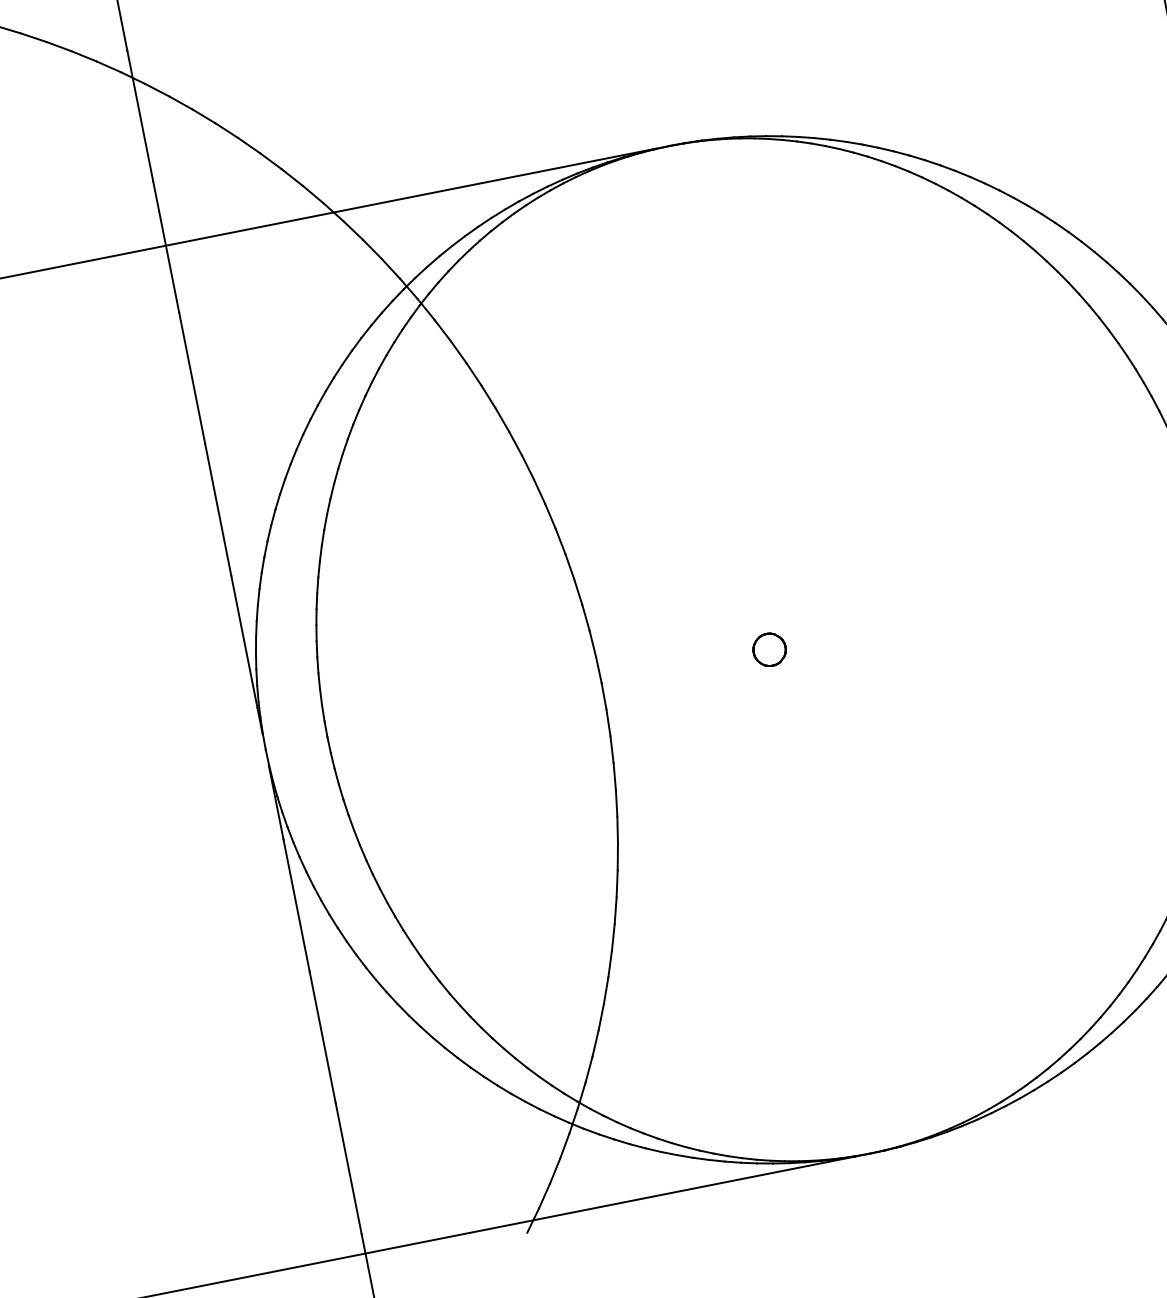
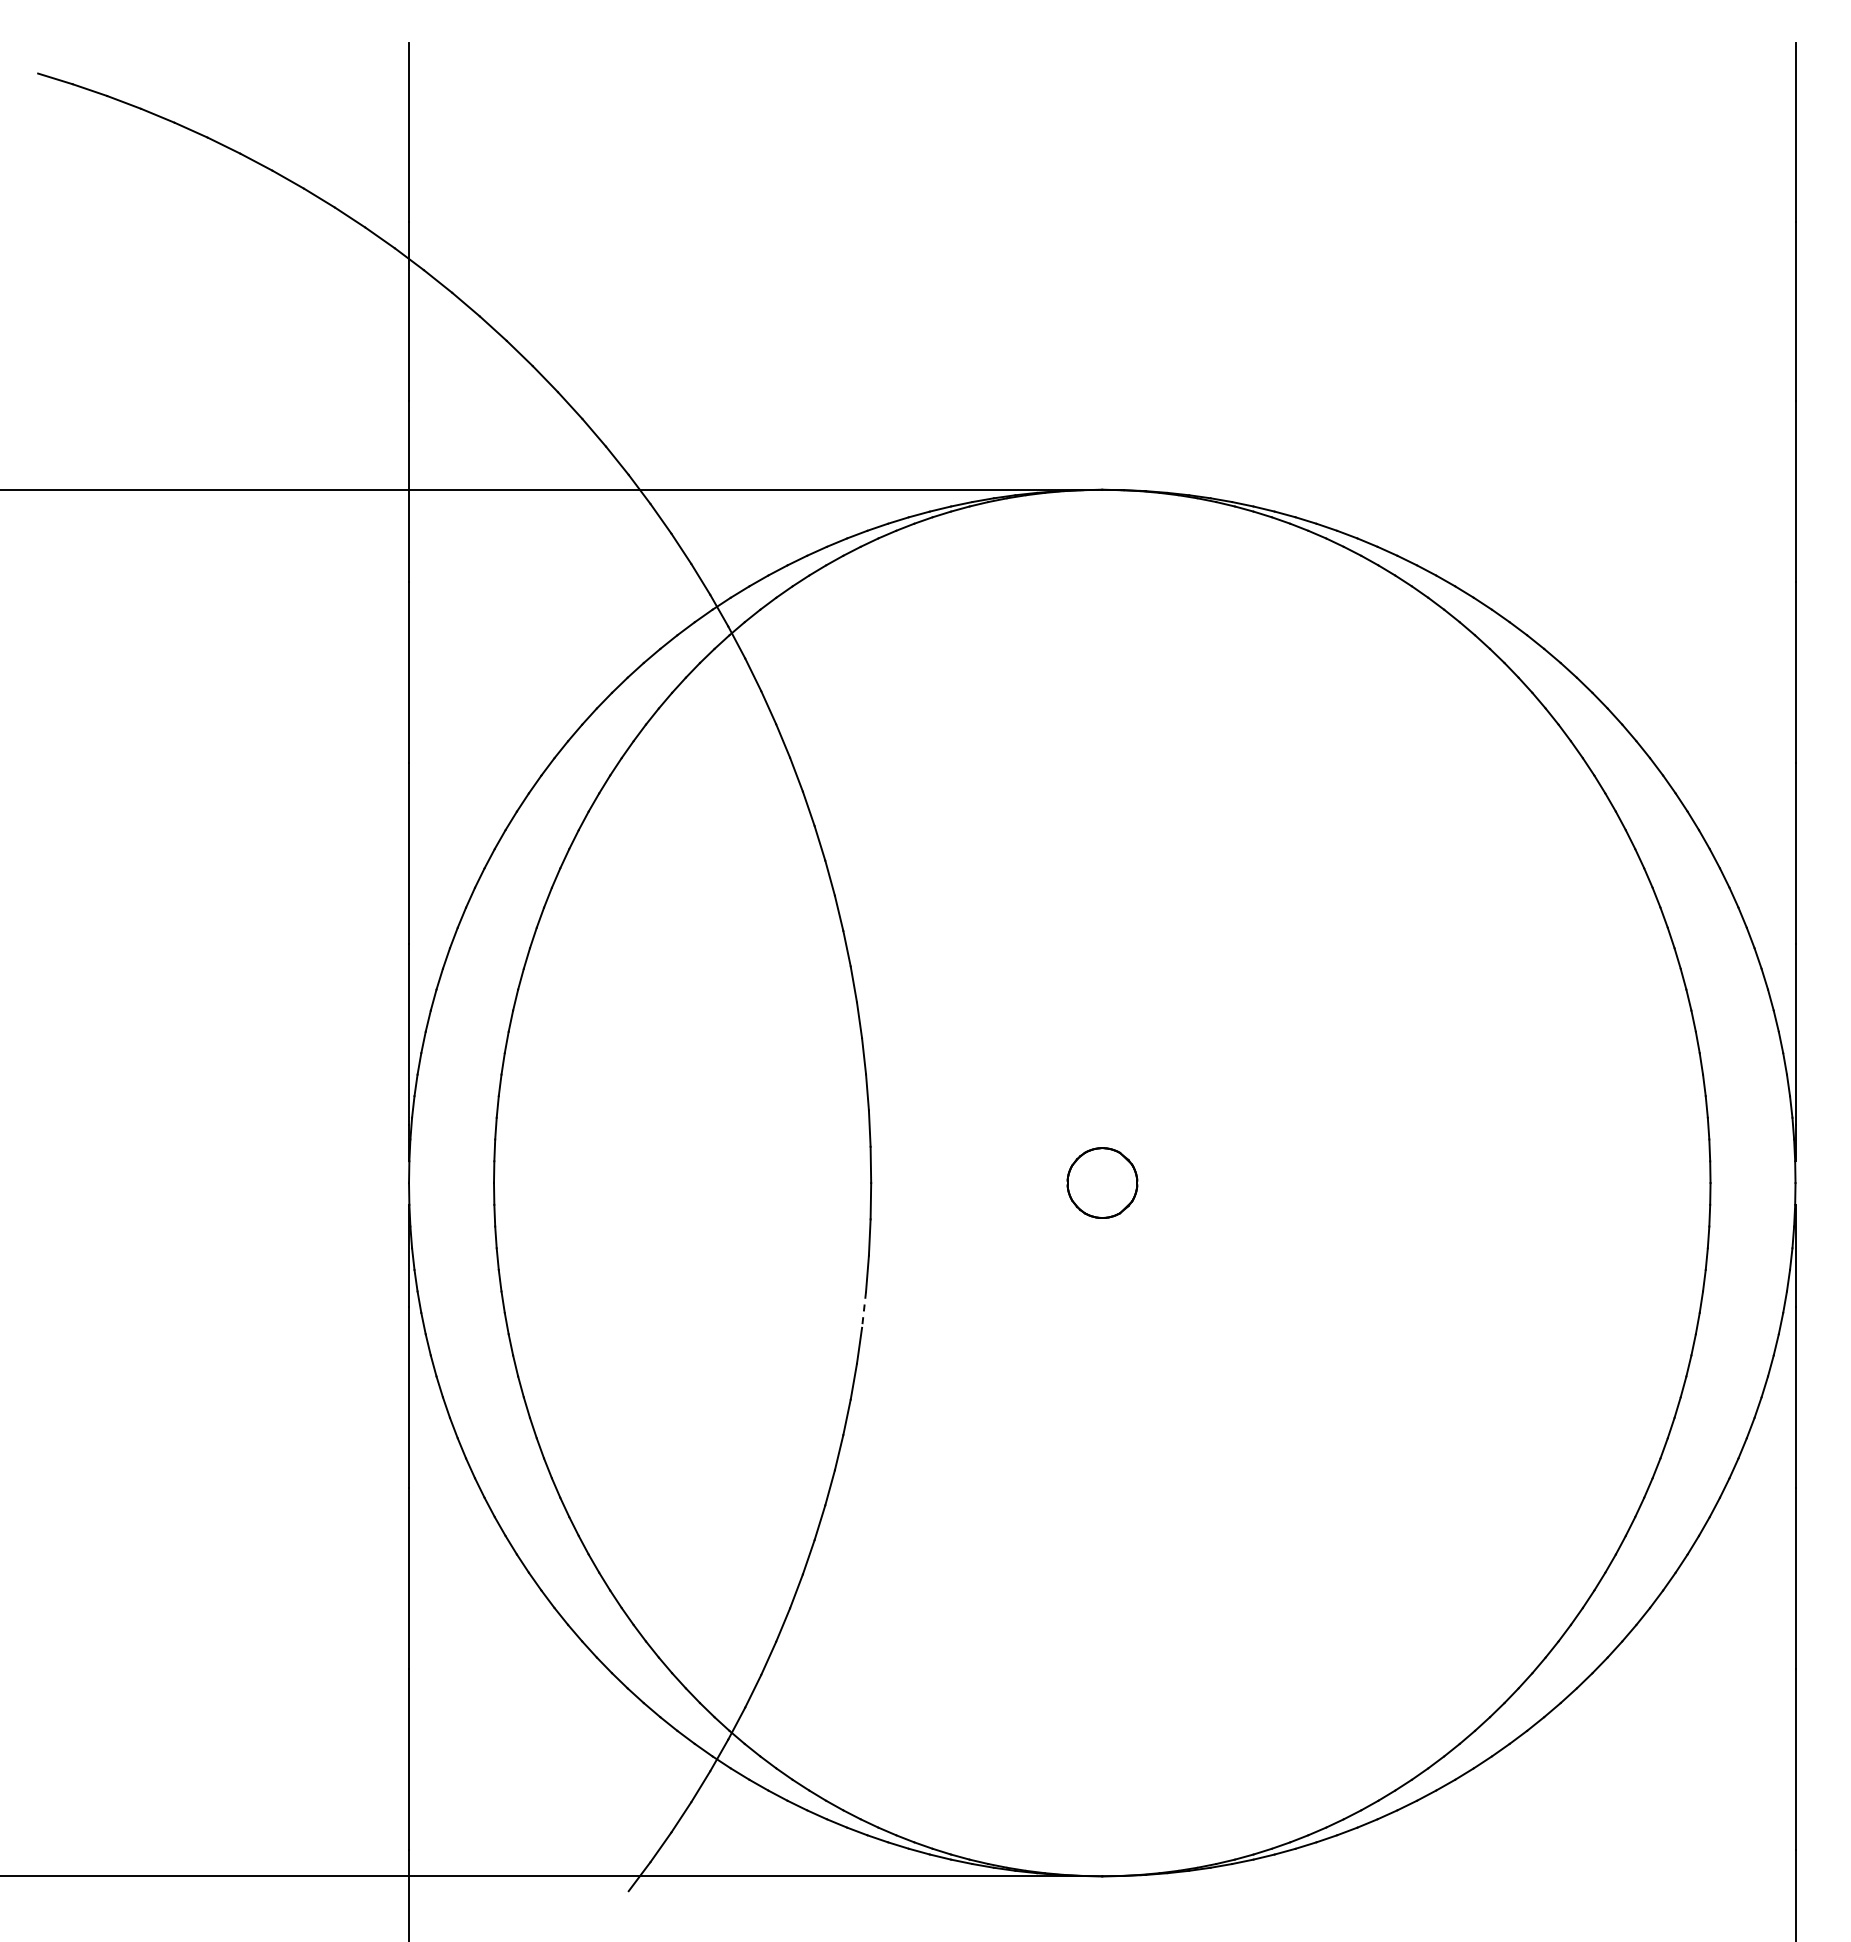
part: (769, 649) -> (1101, 1182), size x1.6
line: (615, 776) -> (864, 1310), solid -> dashed

